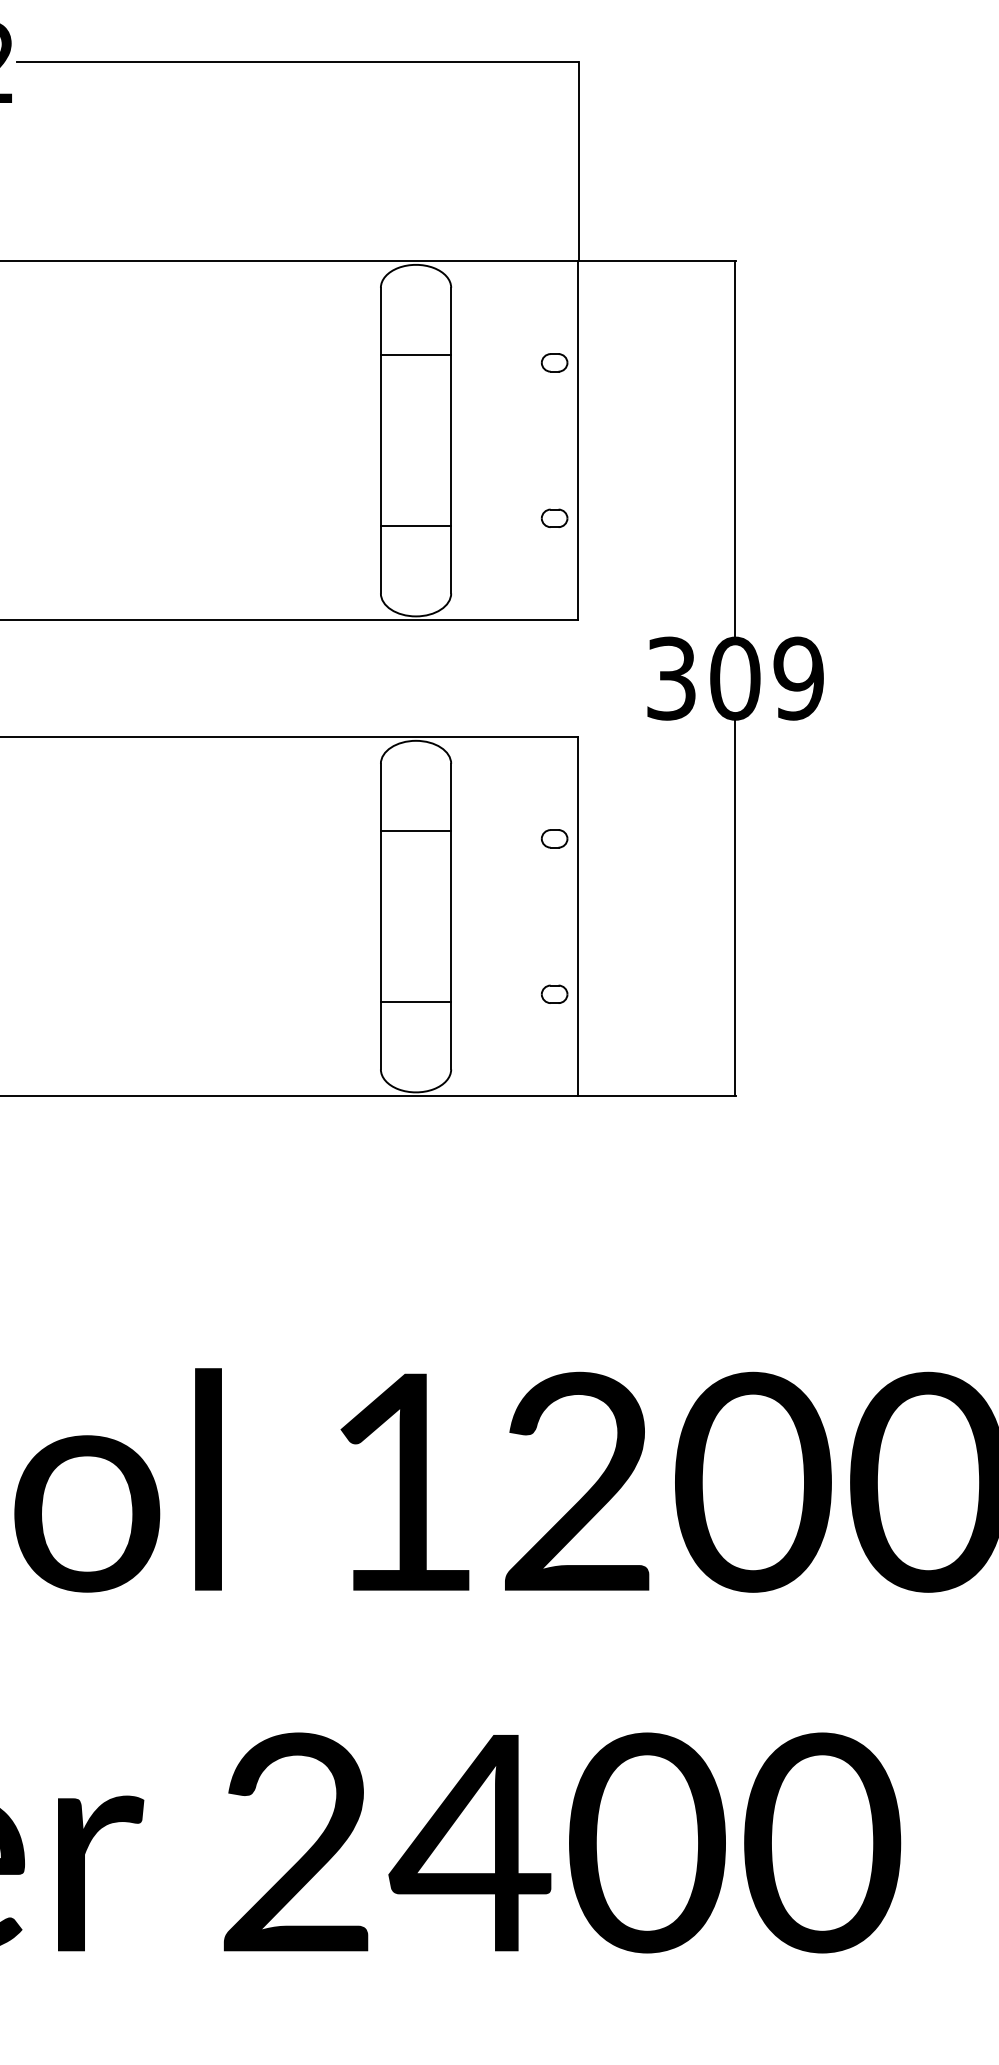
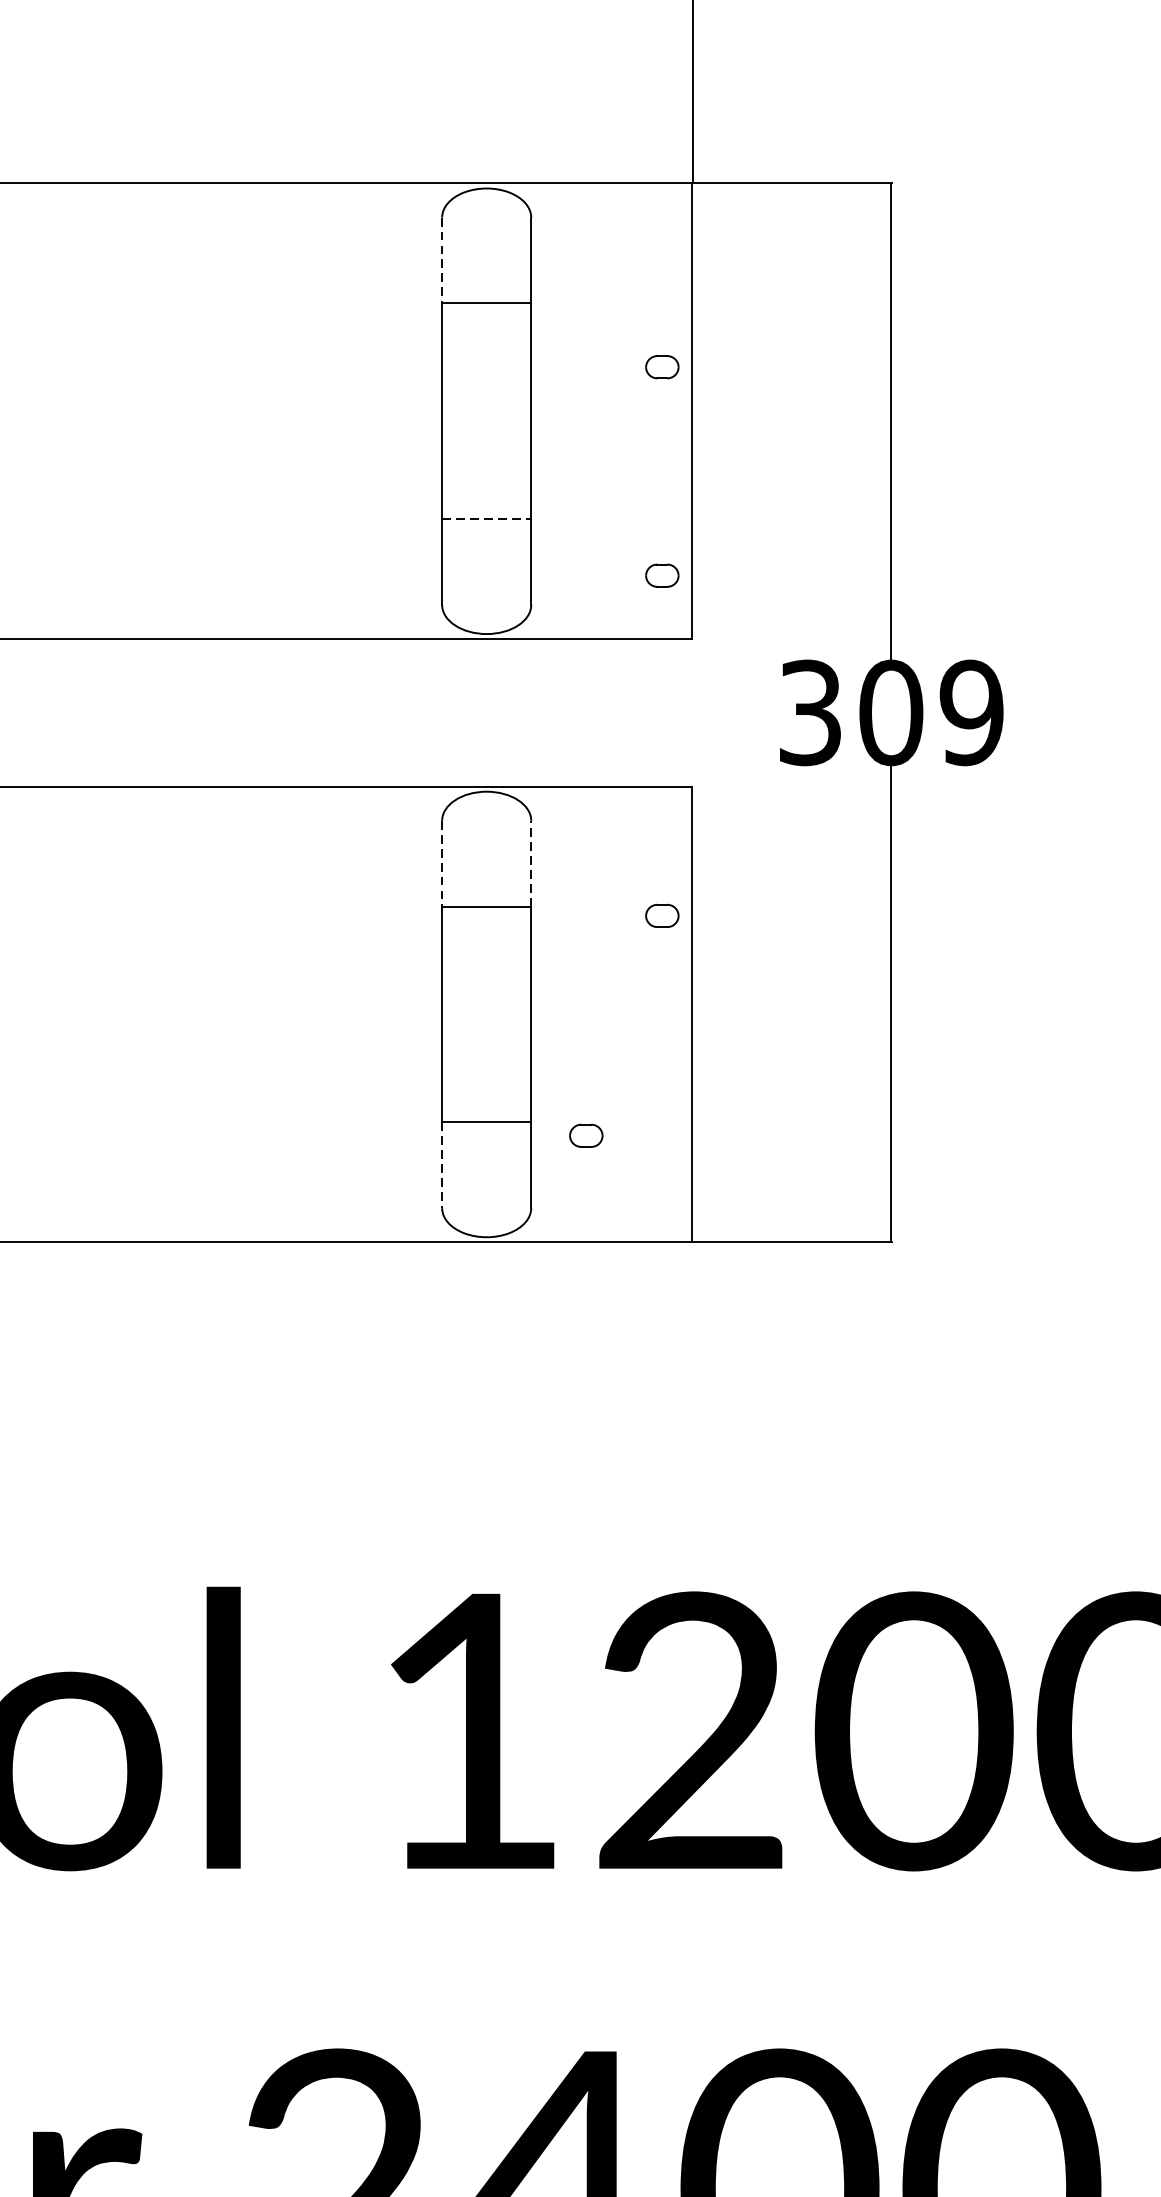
line: (380, 321) -> (441, 260), solid -> dashed
part: (554, 362) -> (662, 366), moved
part: (554, 517) -> (662, 574), moved
line: (416, 525) -> (487, 518), solid -> dashed
line: (380, 797) -> (441, 863), solid -> dashed
line: (451, 797) -> (531, 863), solid -> dashed
part: (554, 993) -> (586, 1134), moved
line: (380, 1035) -> (441, 1165), solid -> dashed

